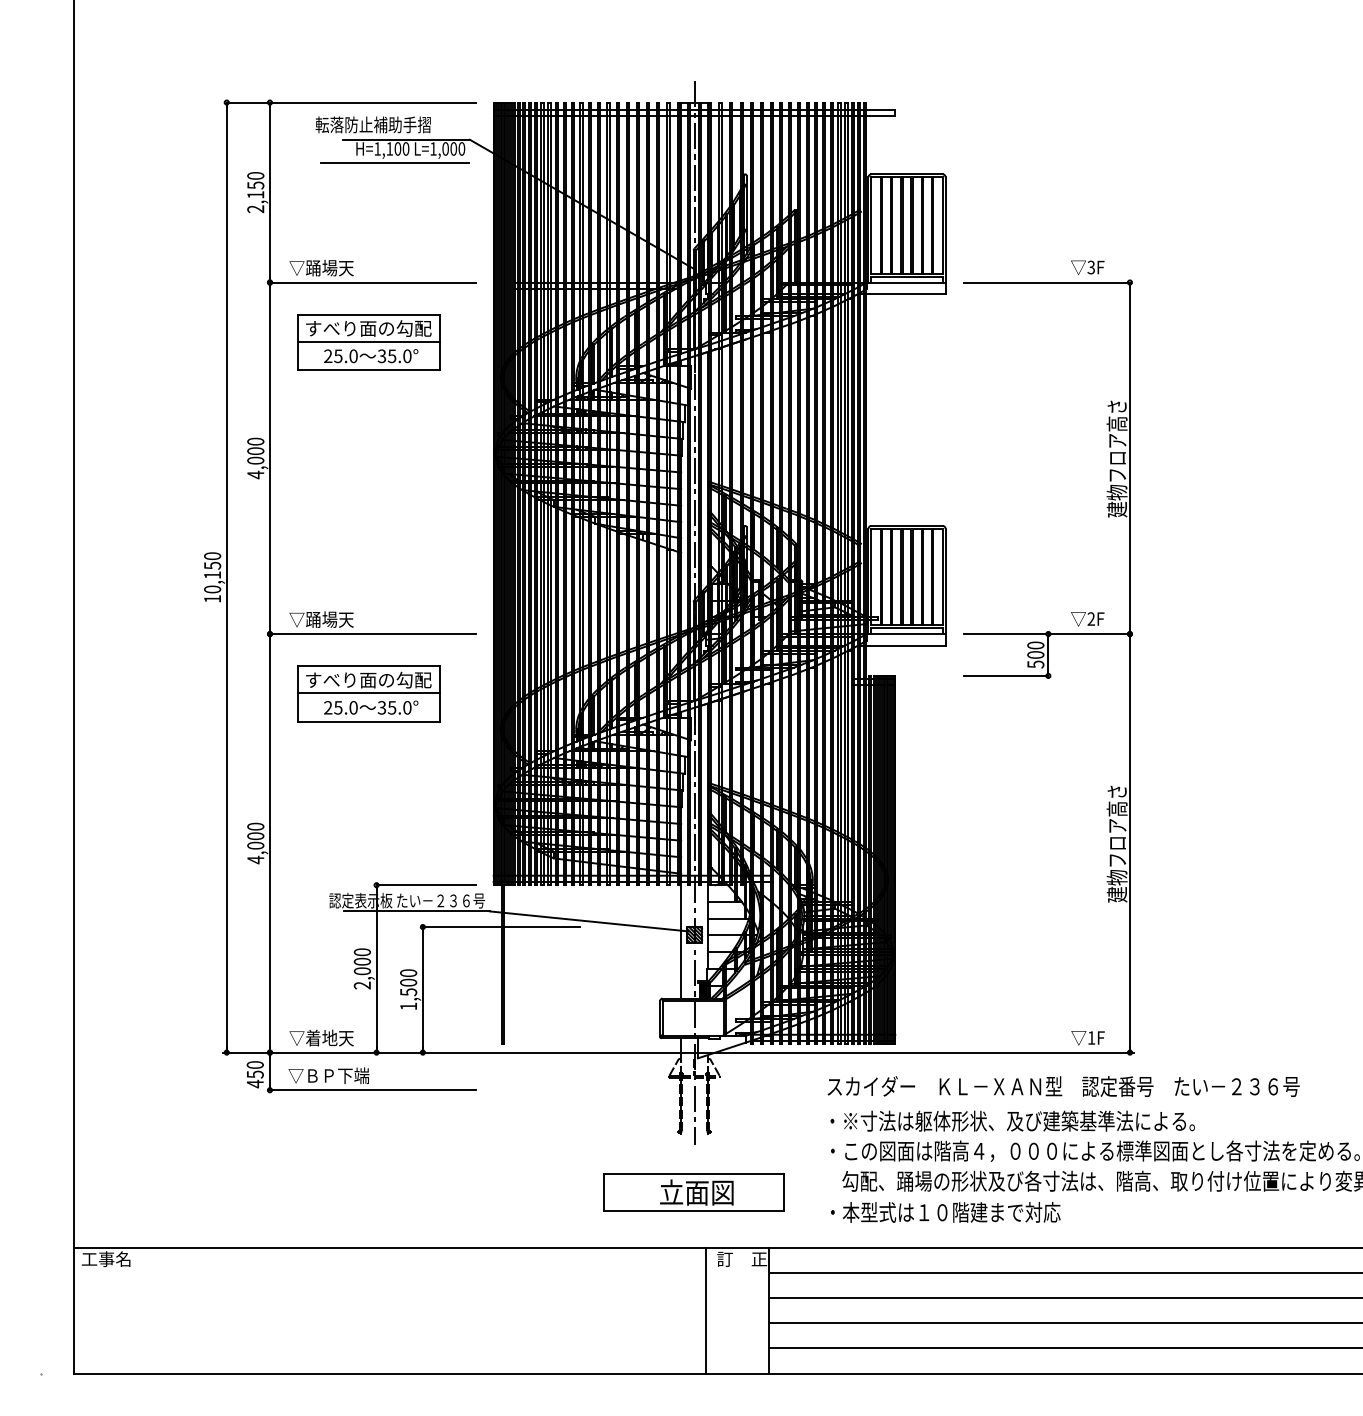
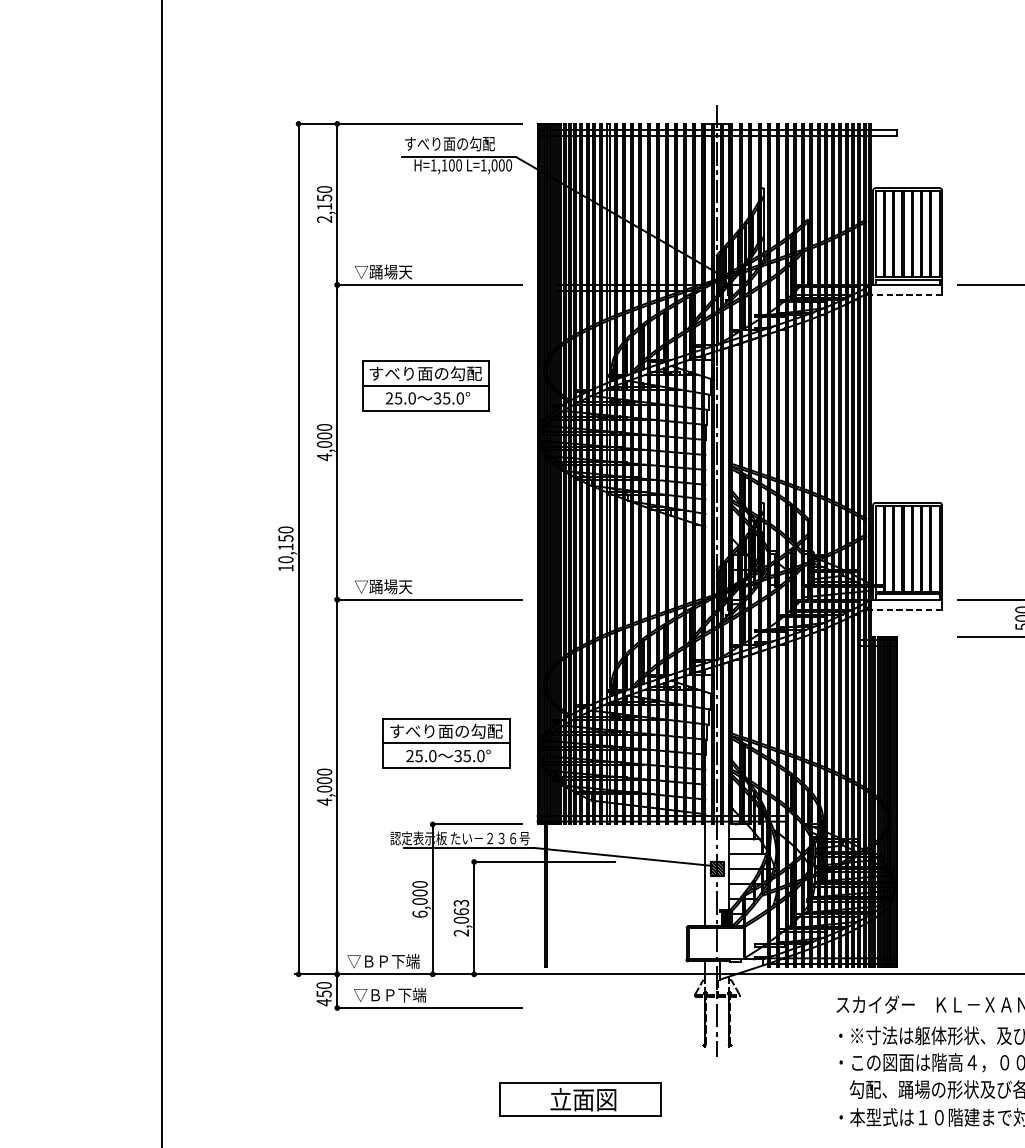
text: (380, 124) -> (436, 143), 転落防止補助手摺 -> すべり面の勾配
line: (395, 163) -> (449, 178), removed
line: (901, 294) -> (902, 295), solid -> dashed
part: (368, 342) -> (425, 386), moved
line: (901, 645) -> (902, 609), solid -> dashed
part: (368, 693) -> (446, 743), moved
text: (361, 985) -> (419, 914), 2,000 -> 6,000
text: (408, 989) -> (461, 917), 1,500 -> 2,063
text: (321, 1037) -> (383, 960), ▽着地天 -> ▽ＢＰ下端
part: (693, 1192) -> (580, 1099), moved

